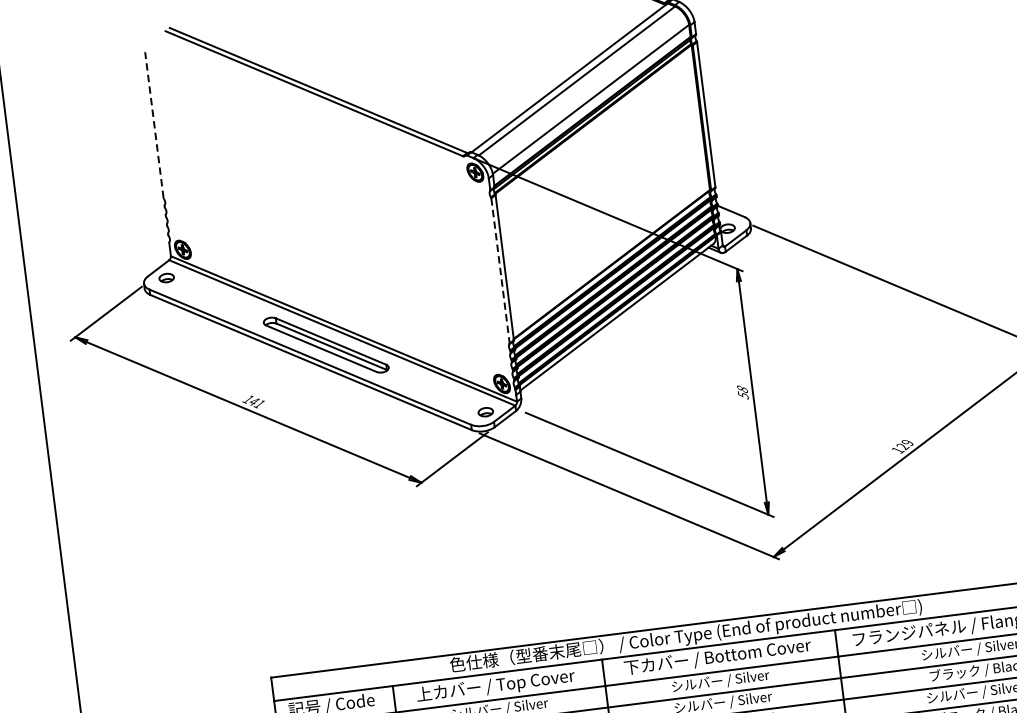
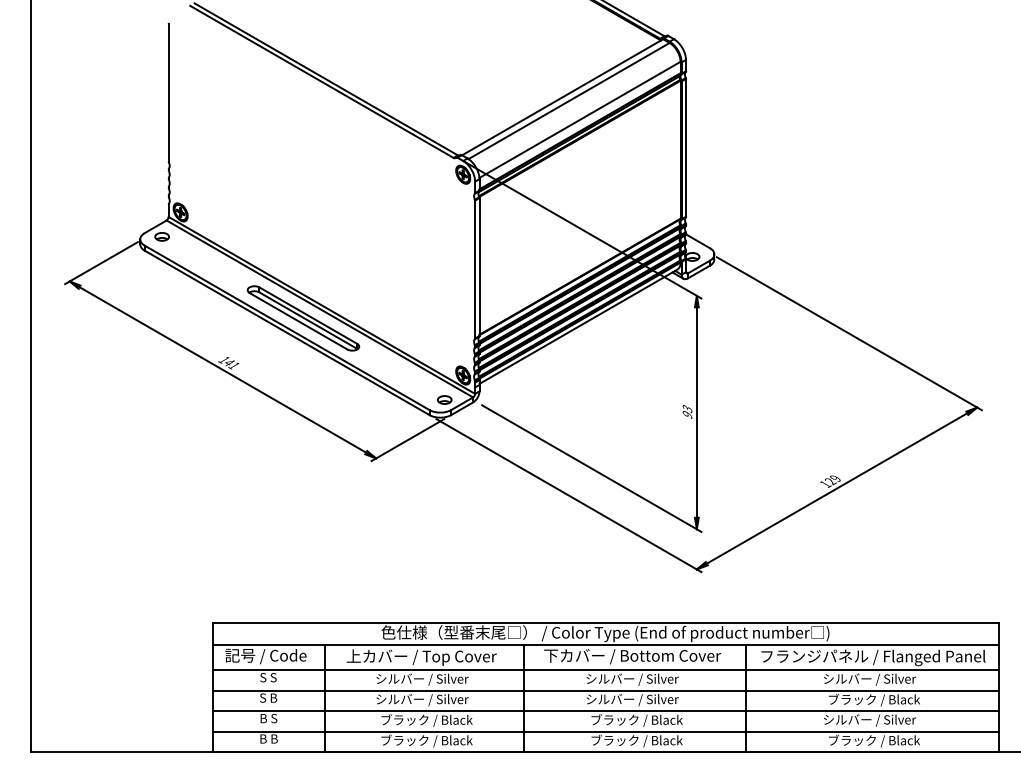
line: (154, 125) -> (168, 92), dashed -> solid
line: (500, 270) -> (475, 269), dashed -> solid
text: (743, 393) -> (687, 412), 58 -> 93

